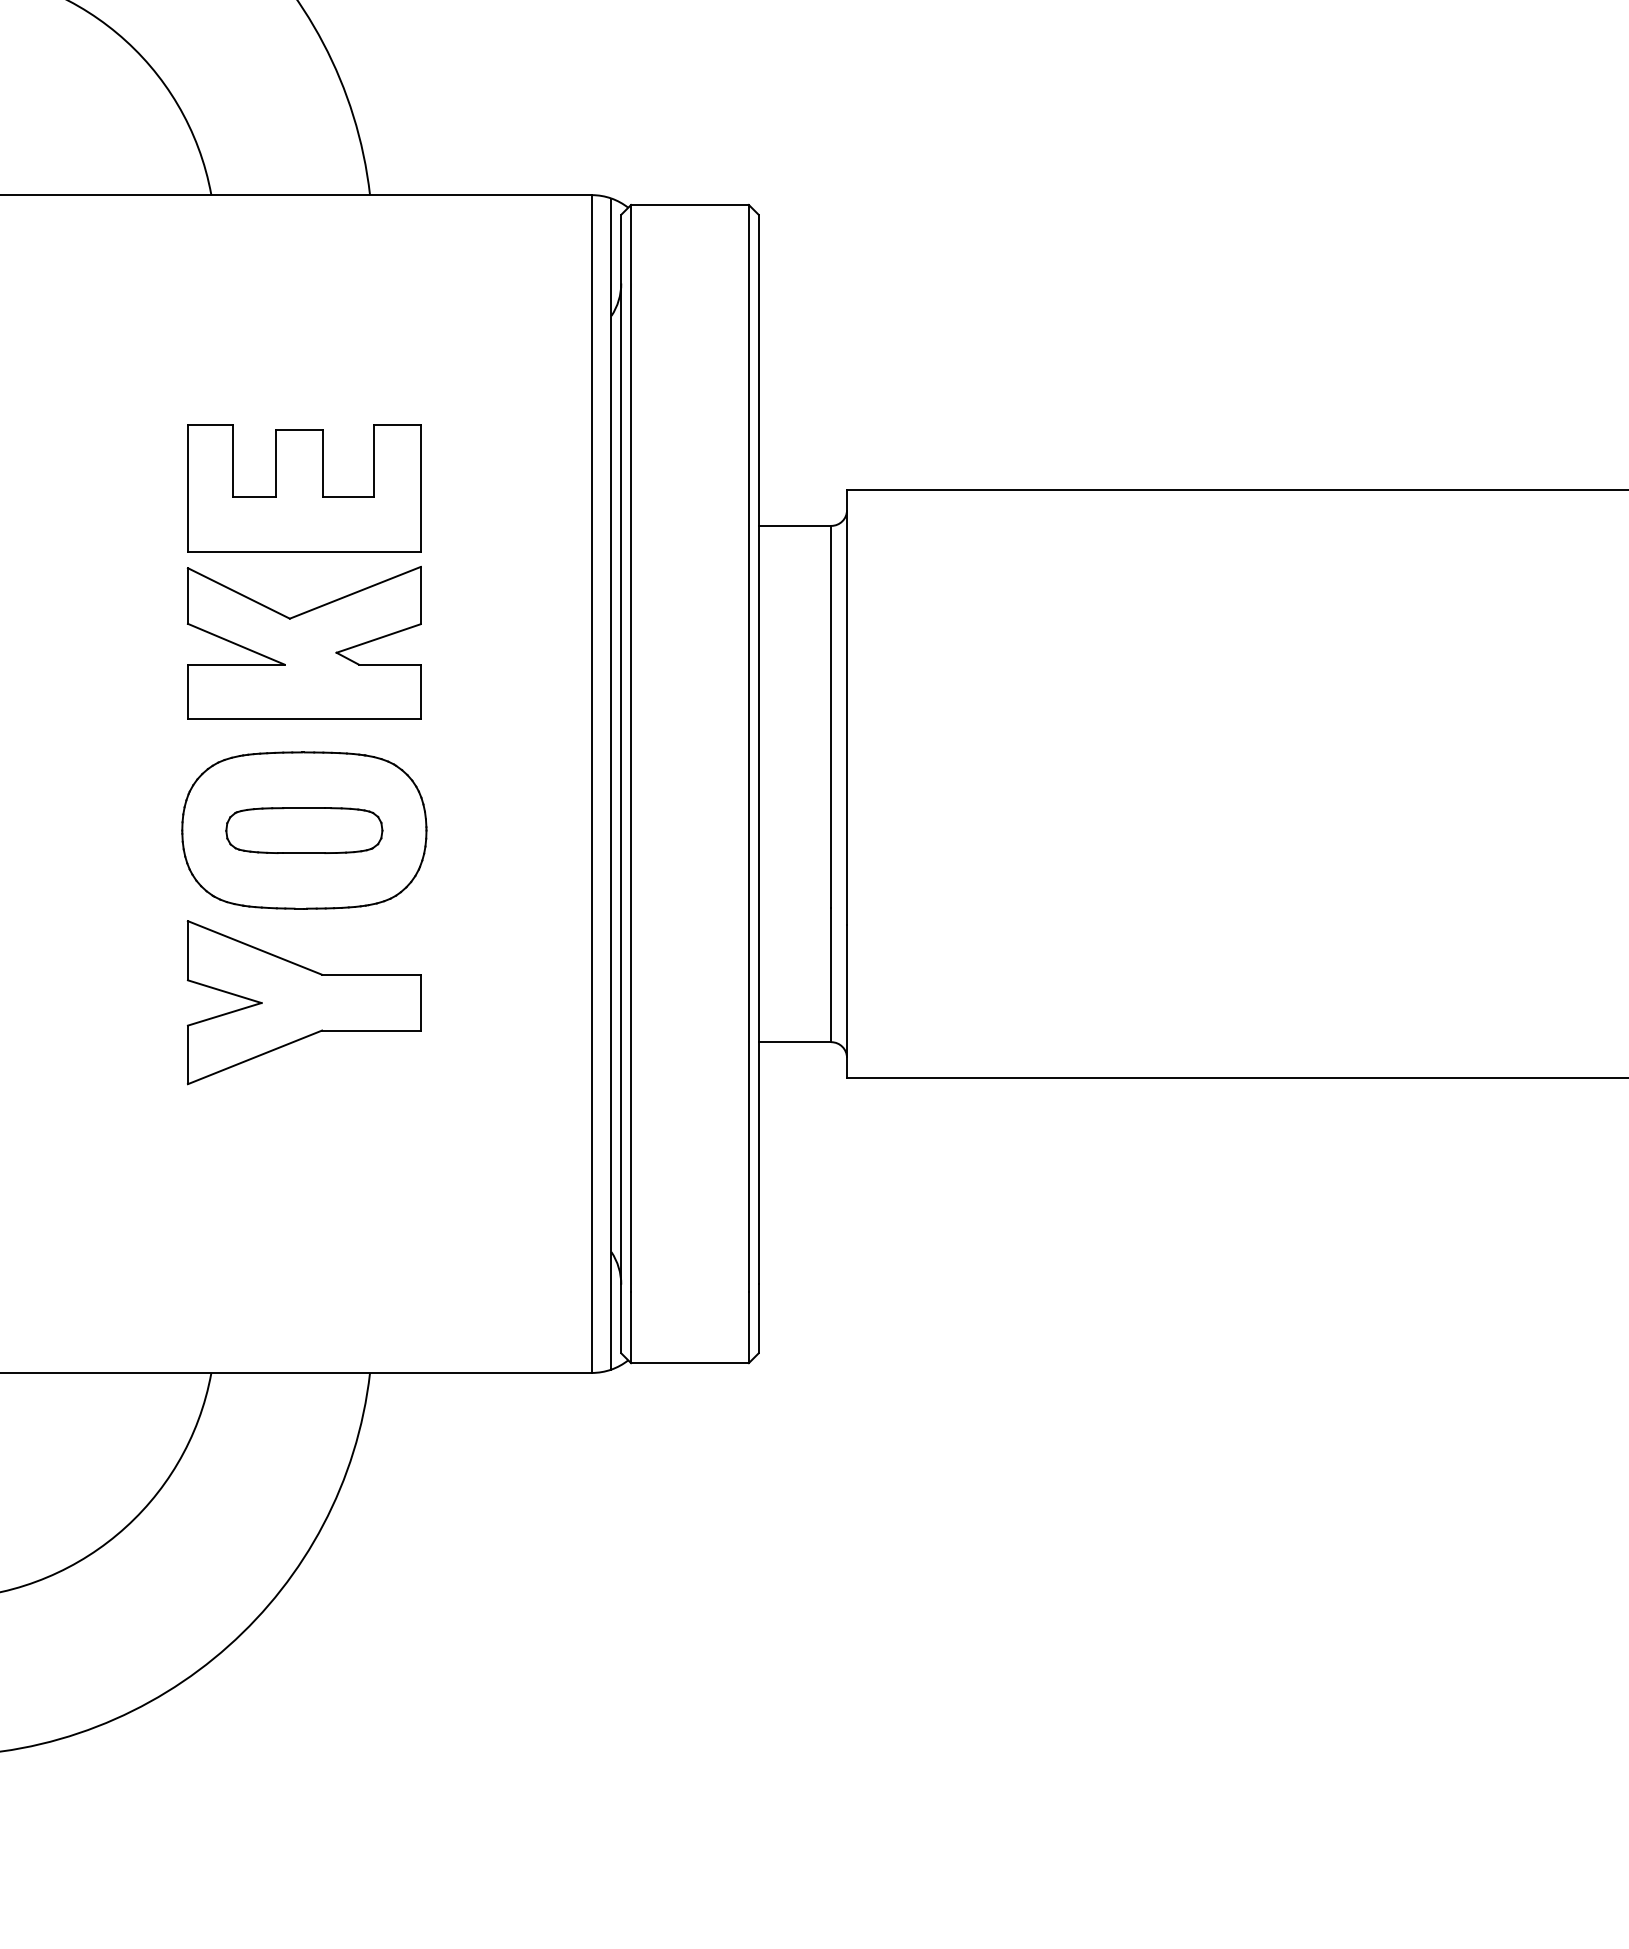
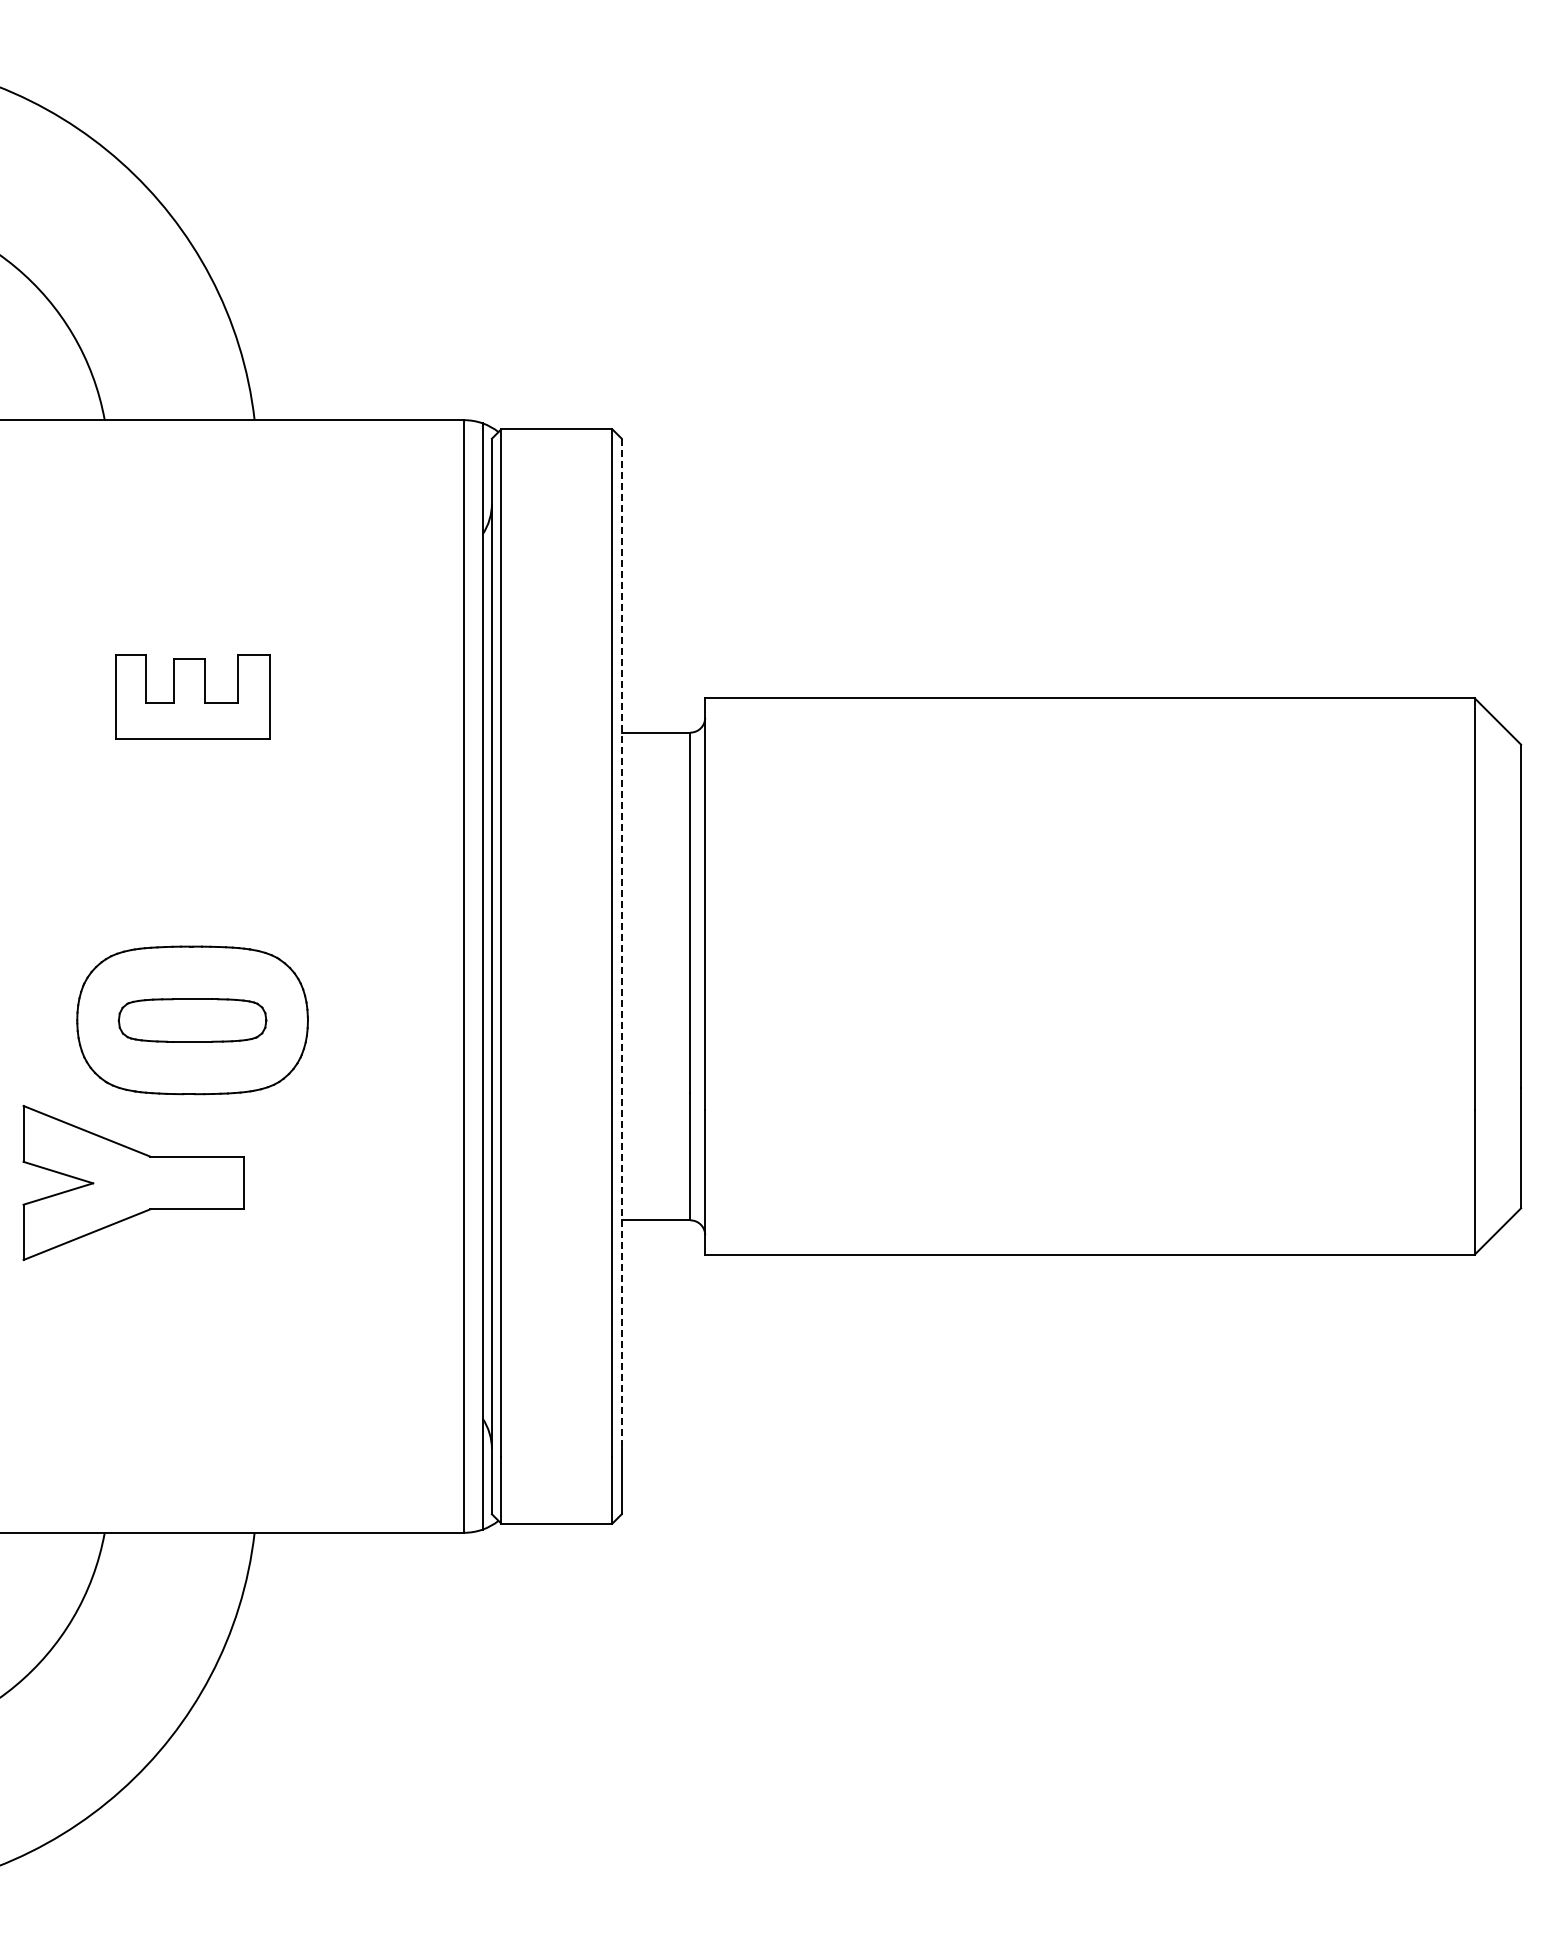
part: (304, 487) -> (192, 696), size x0.7
part: (304, 642) -> (192, 842), removed
line: (758, 749) -> (621, 943), solid -> dashed
part: (304, 1002) -> (133, 1182), moved

